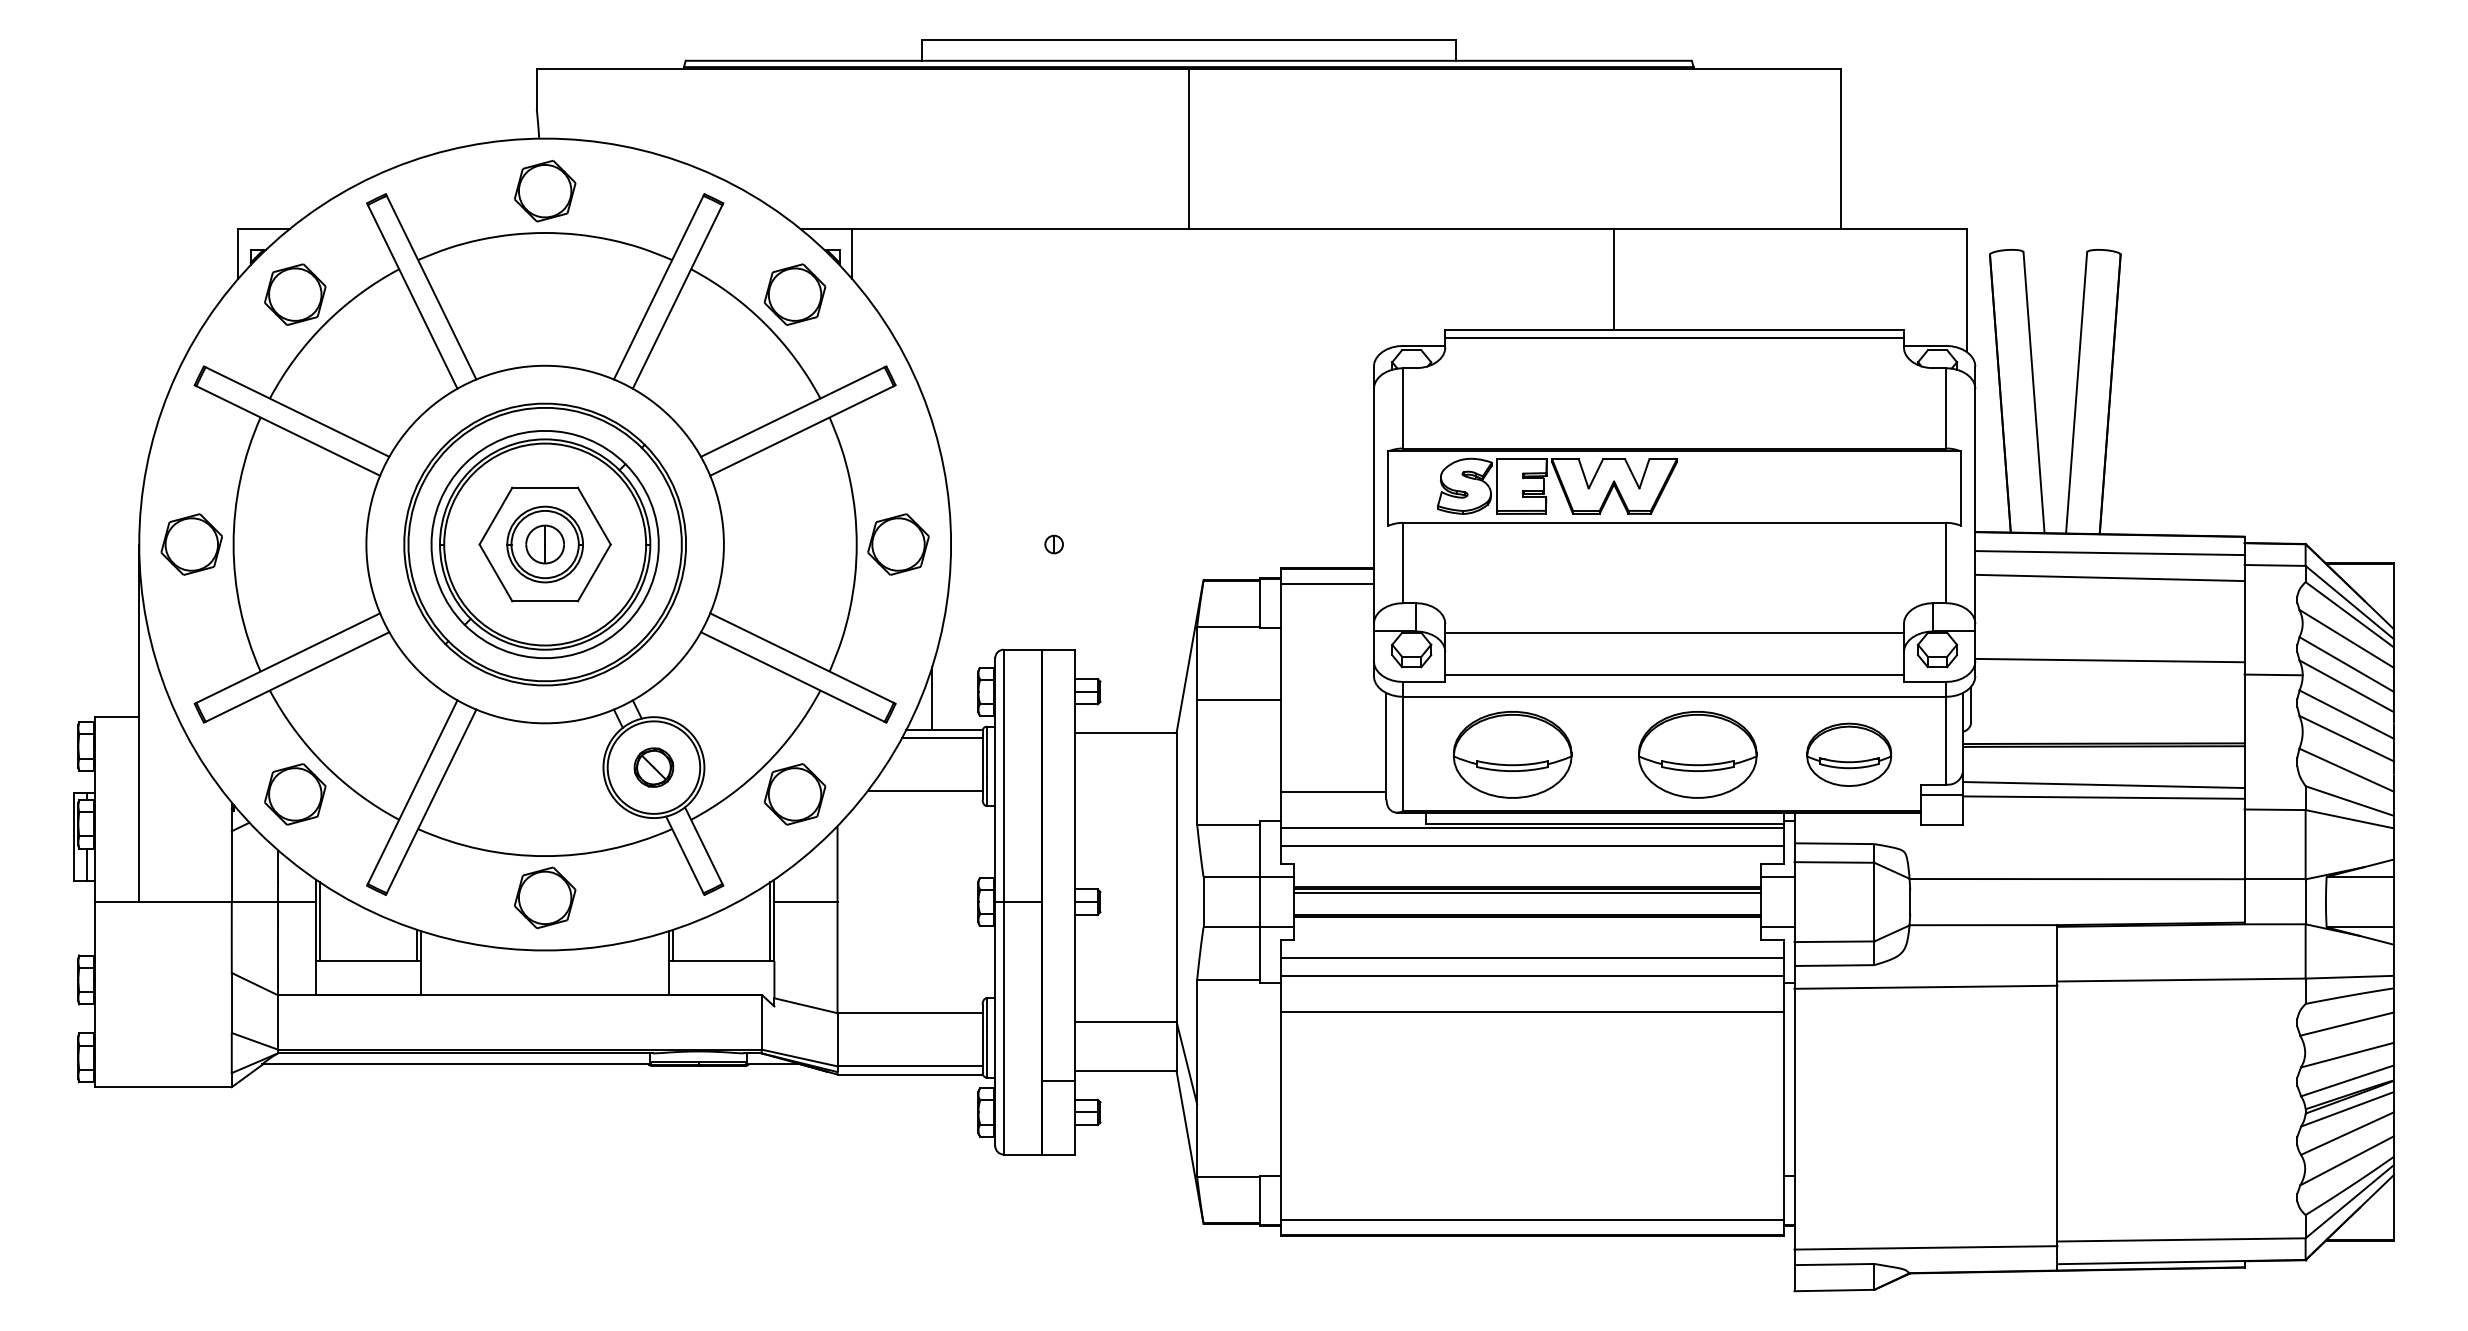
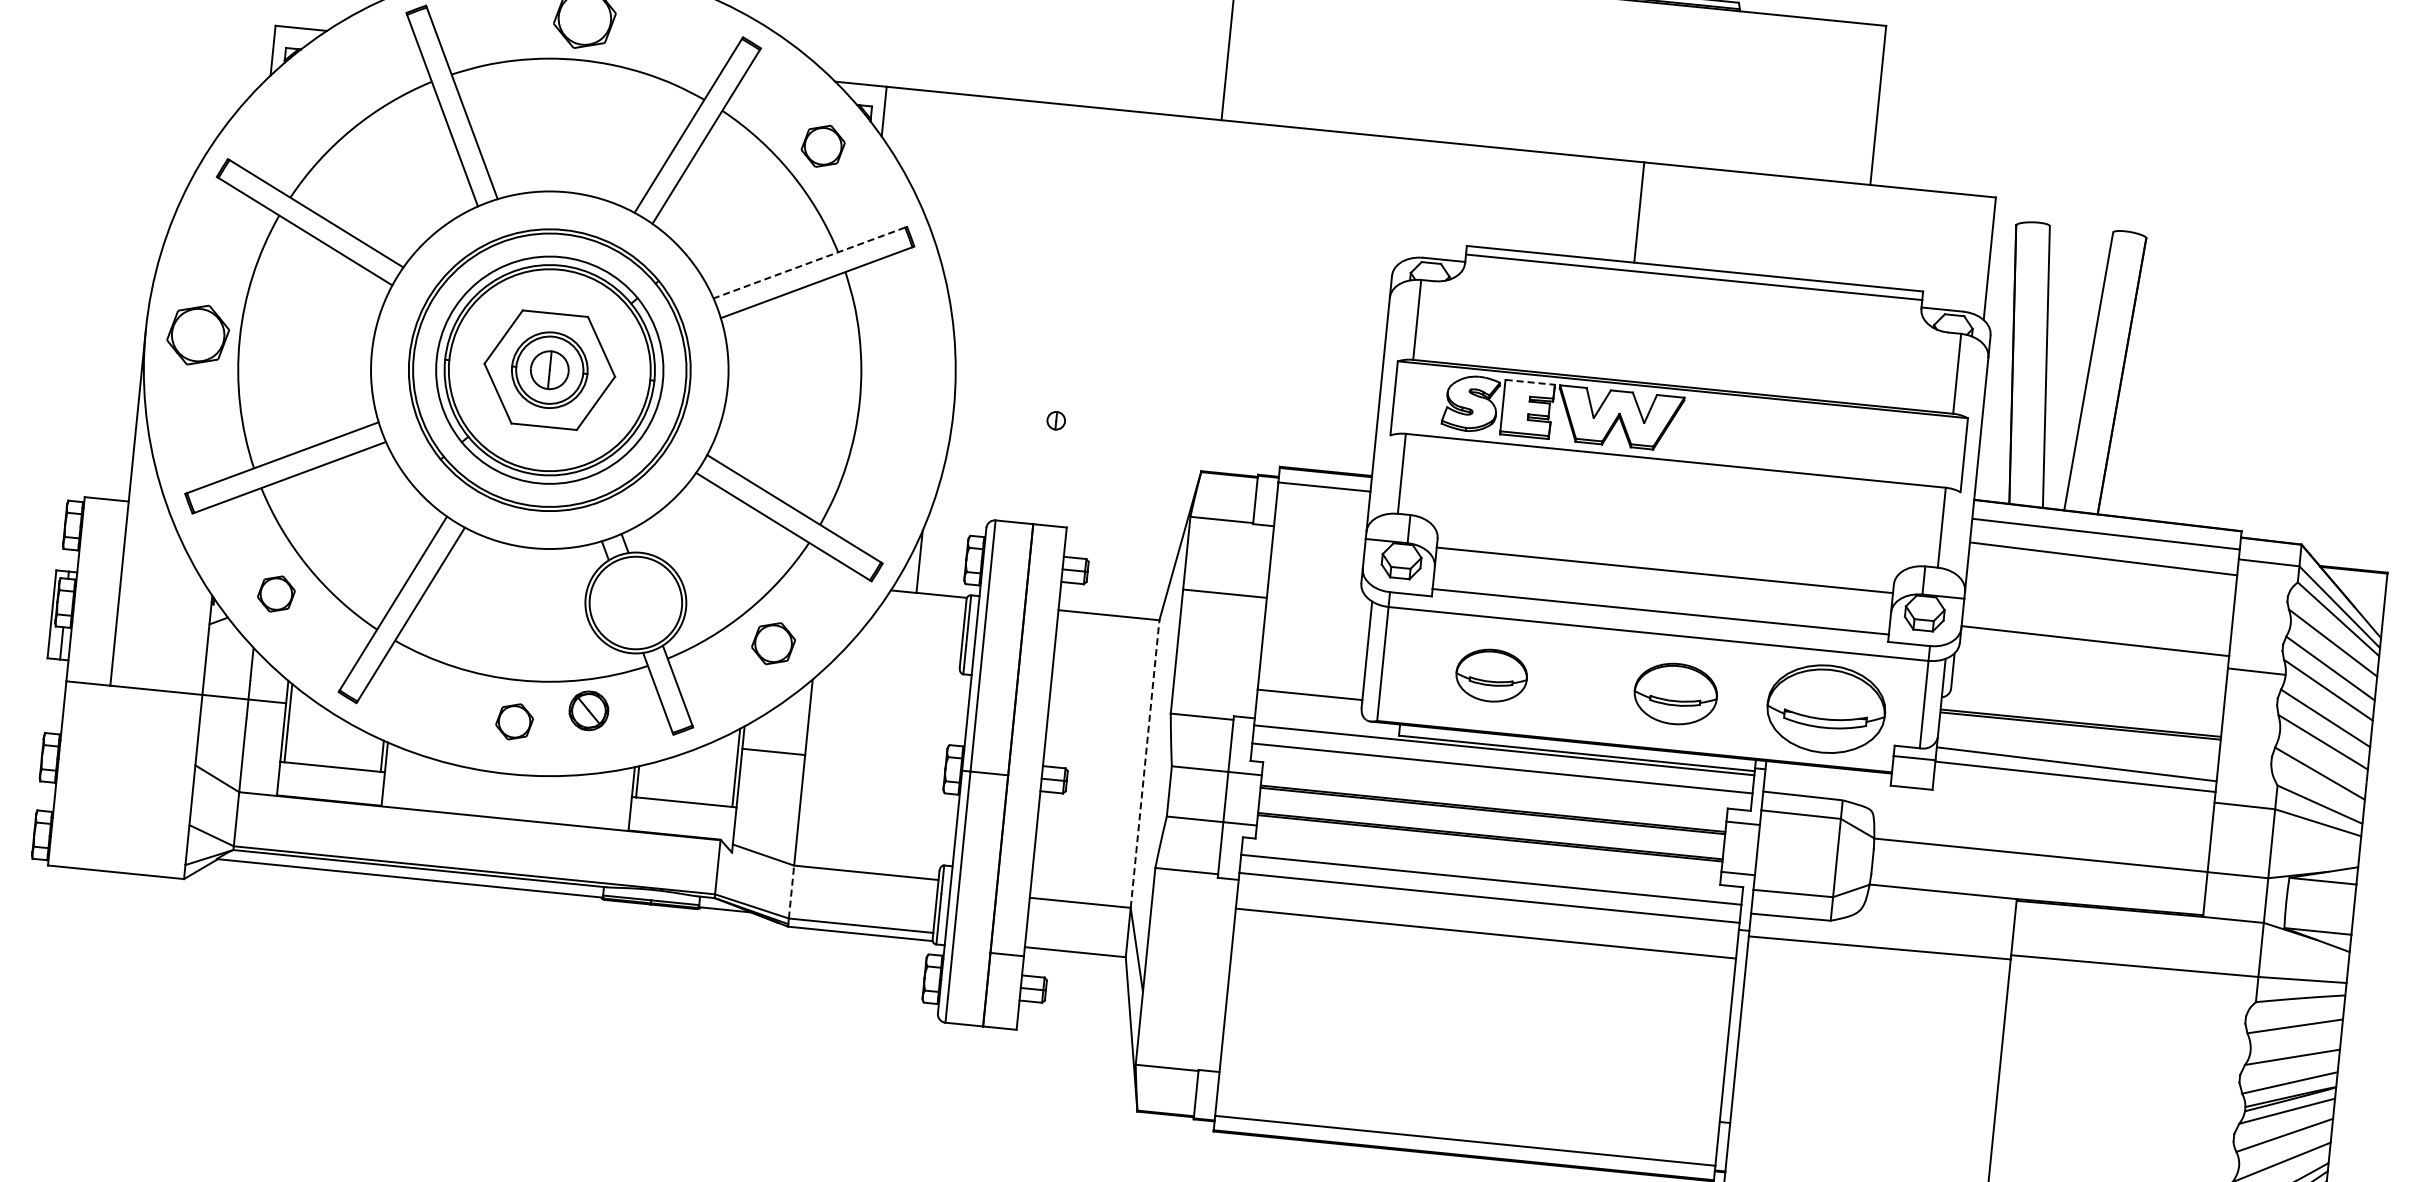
part: (295, 294) -> (326, 96), removed
part: (794, 294) -> (822, 146), size x0.7
line: (792, 412) -> (809, 263), solid -> dashed
line: (1521, 459) -> (1529, 382), solid -> dashed
part: (898, 544) -> (901, 405), removed
line: (942, 737) -> (925, 601), removed
part: (1512, 754) -> (1491, 675), size x0.6
part: (1697, 754) -> (1675, 693), size x0.7
part: (1849, 754) -> (1826, 708), size x1.4
part: (653, 767) -> (588, 710), moved
line: (924, 790) -> (902, 652), removed
part: (295, 794) -> (276, 594), size x0.6
part: (794, 794) -> (773, 643), size x0.7
line: (1176, 877) -> (1144, 764), solid -> dashed
line: (1526, 893) -> (1491, 814), removed
part: (544, 897) -> (514, 721), size x0.6
line: (837, 1039) -> (791, 891), solid -> dashed

